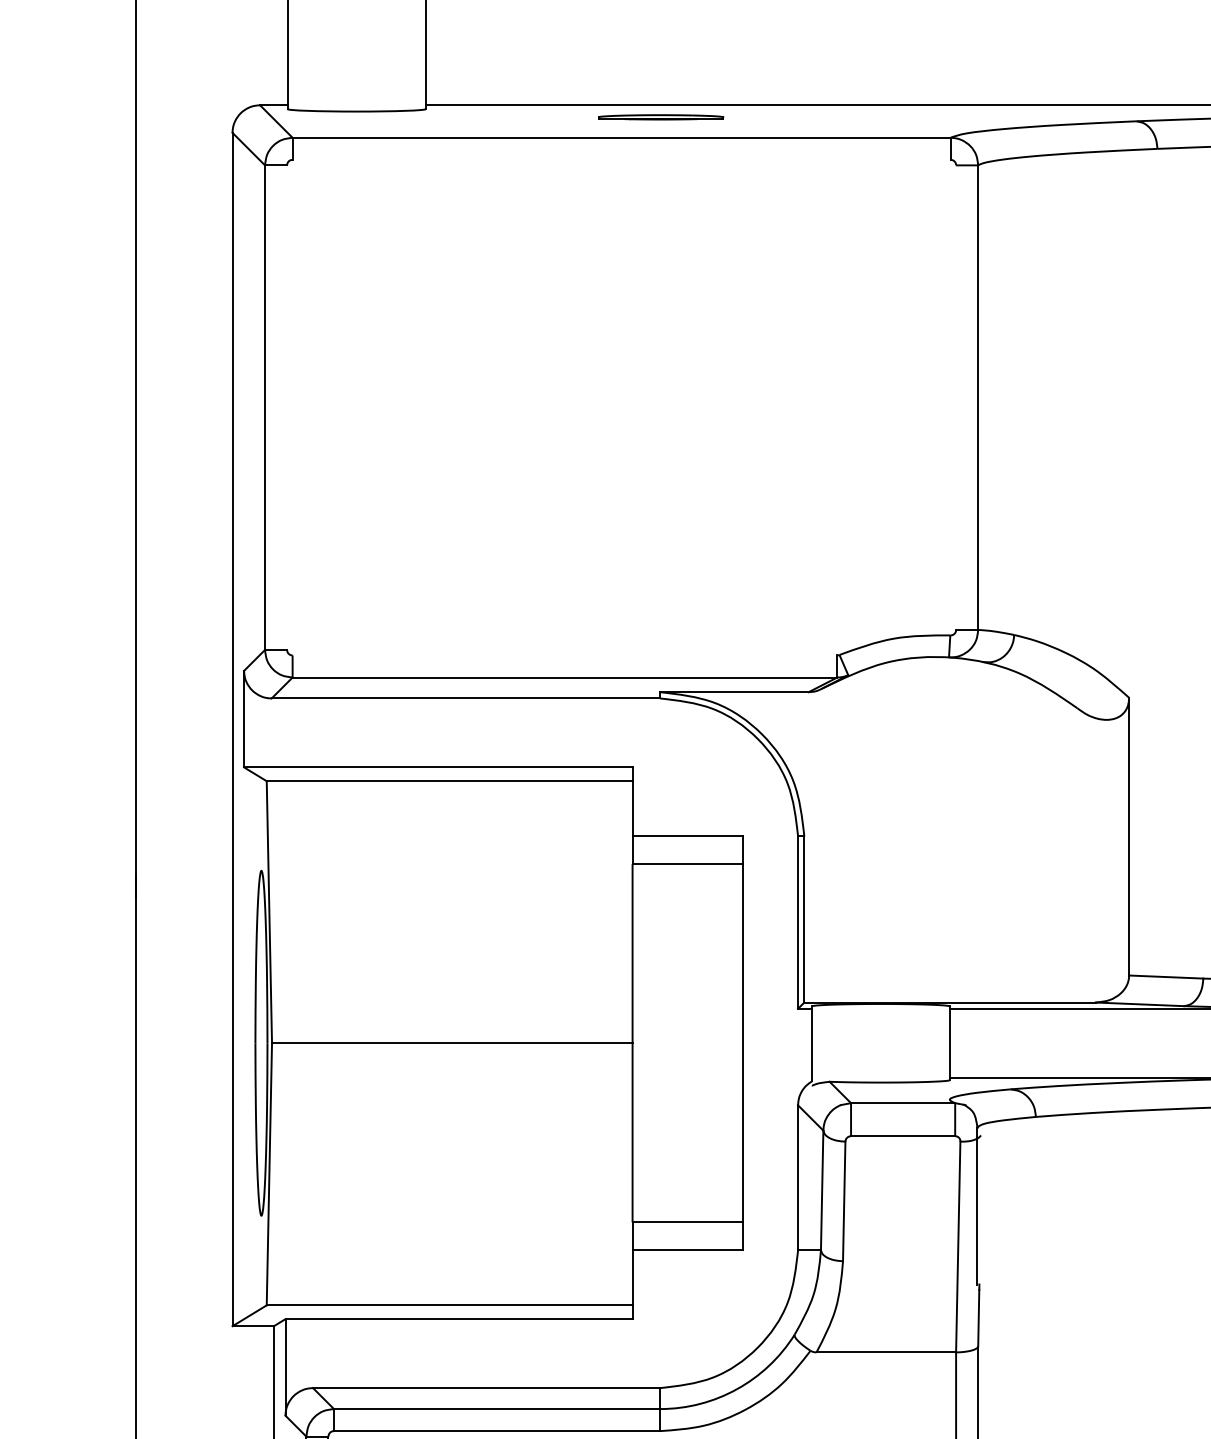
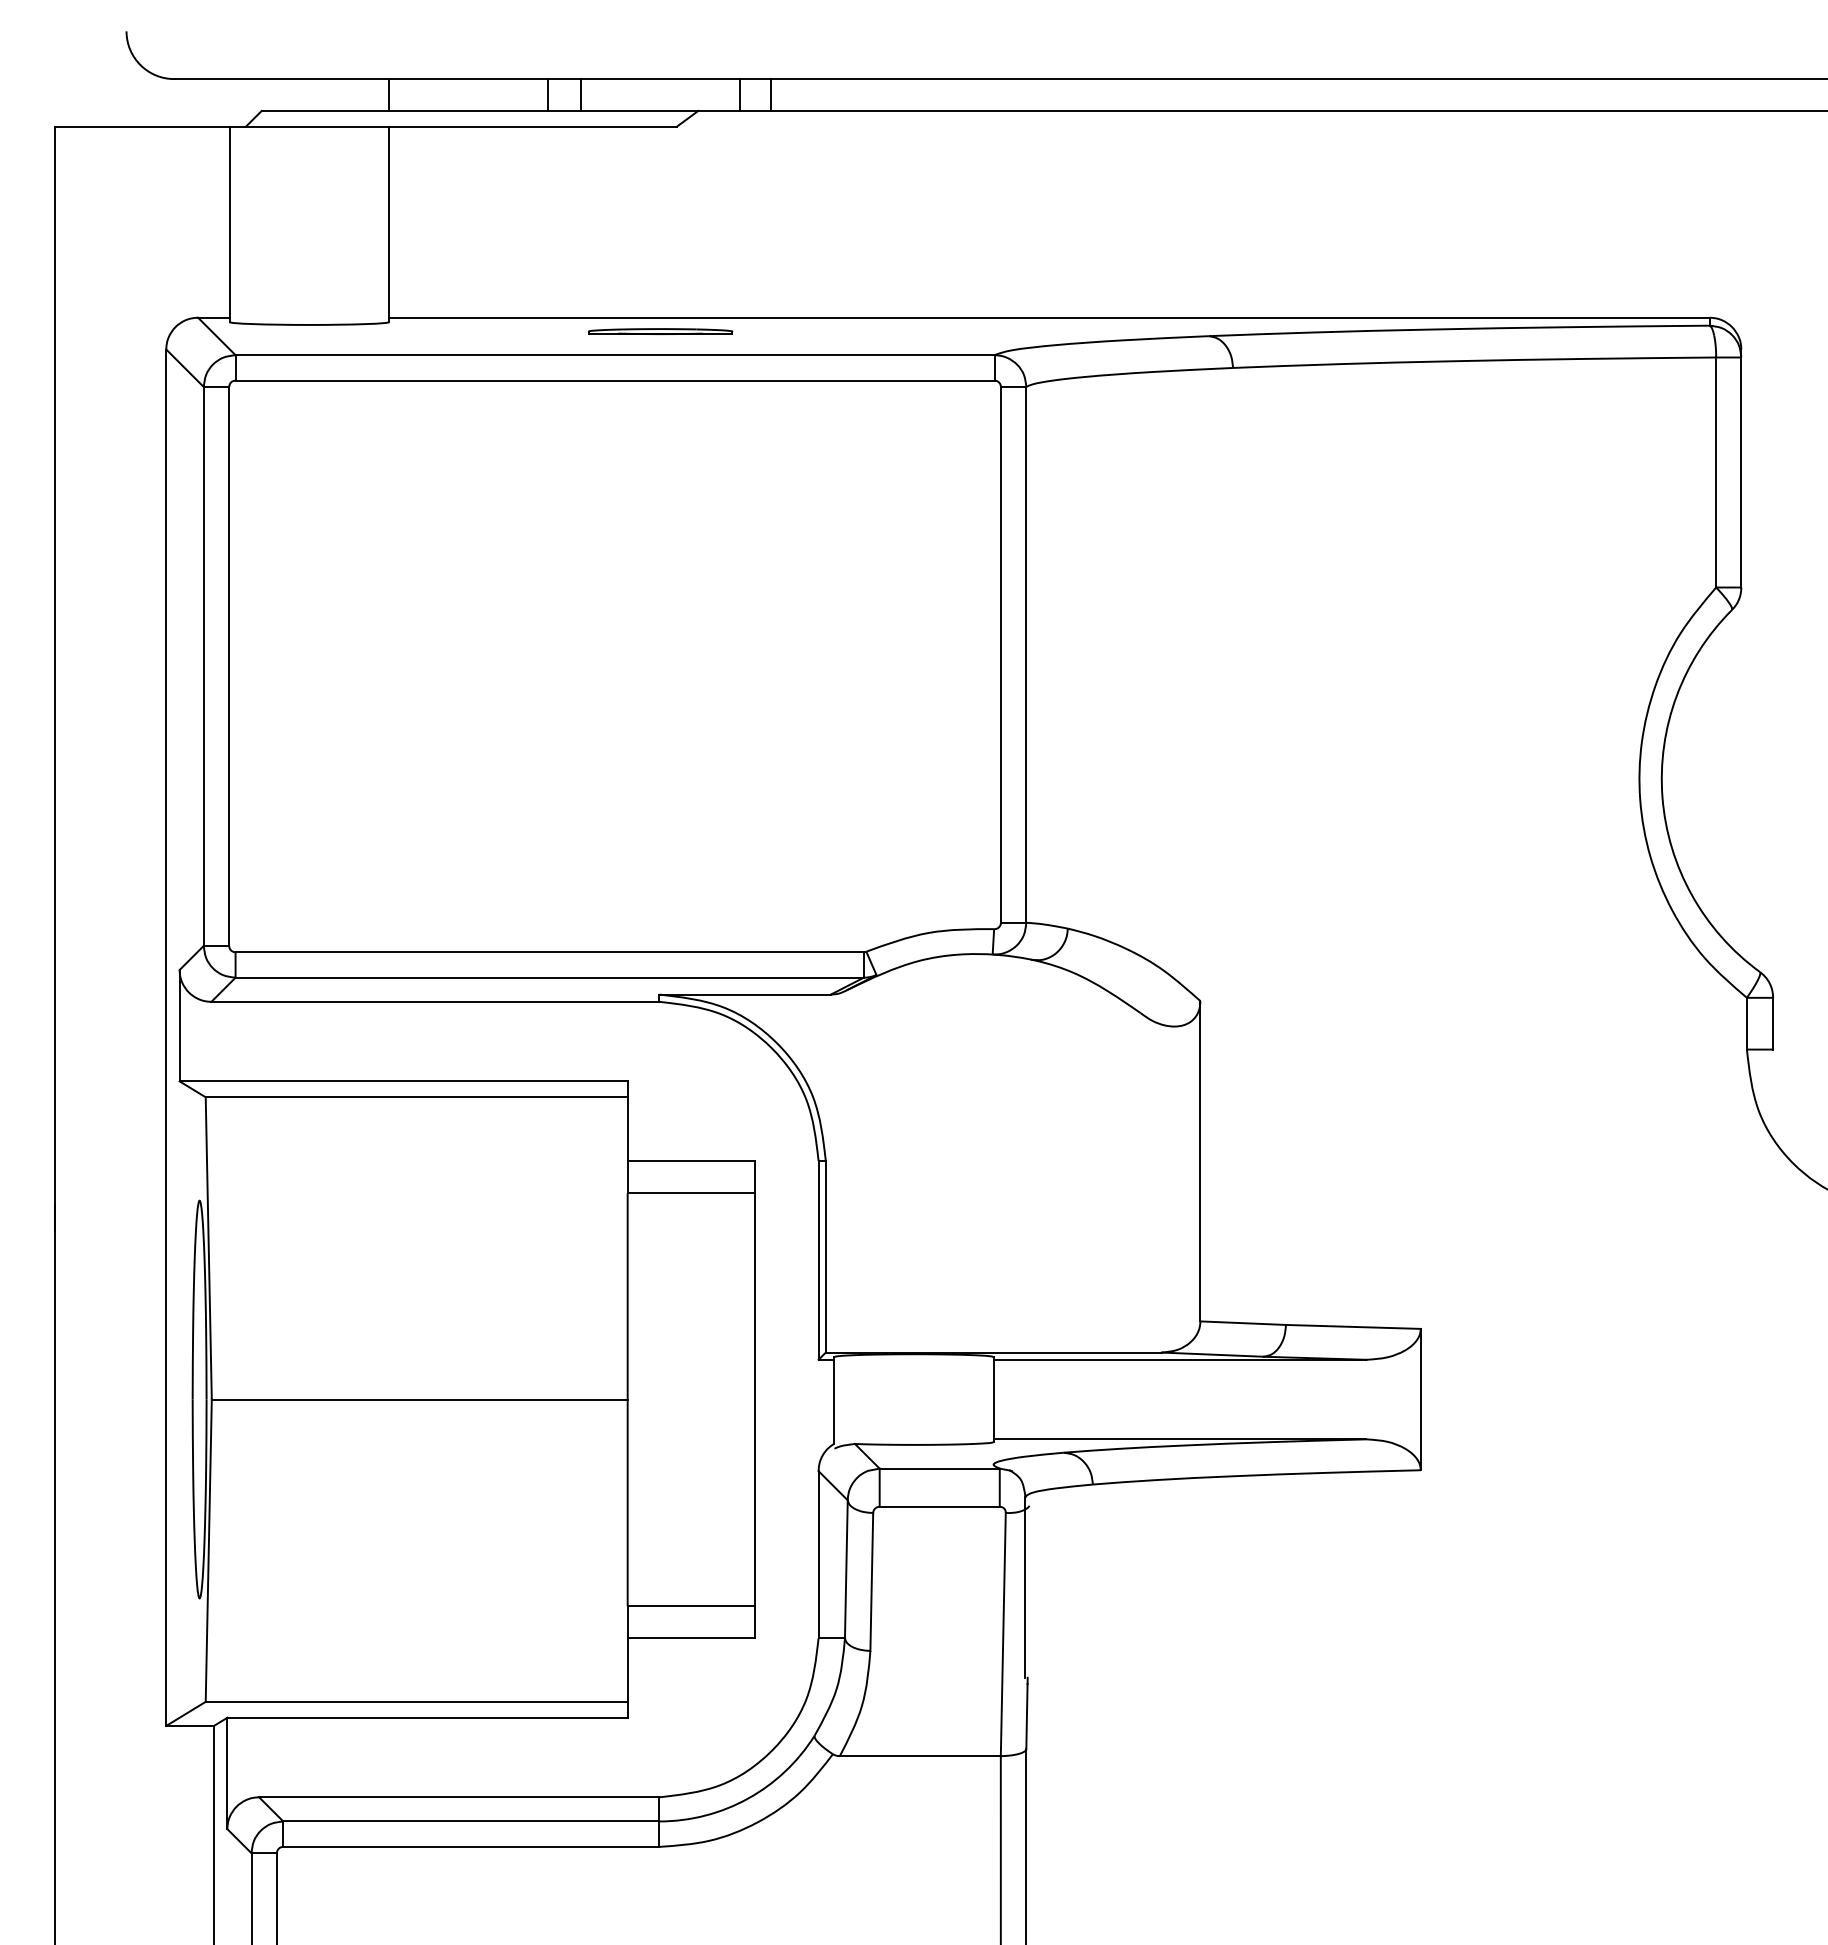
line: (621, 159) -> (614, 380), added
line: (955, 397) -> (1000, 654), added
line: (287, 407) -> (229, 666), added
line: (564, 655) -> (549, 952), added

